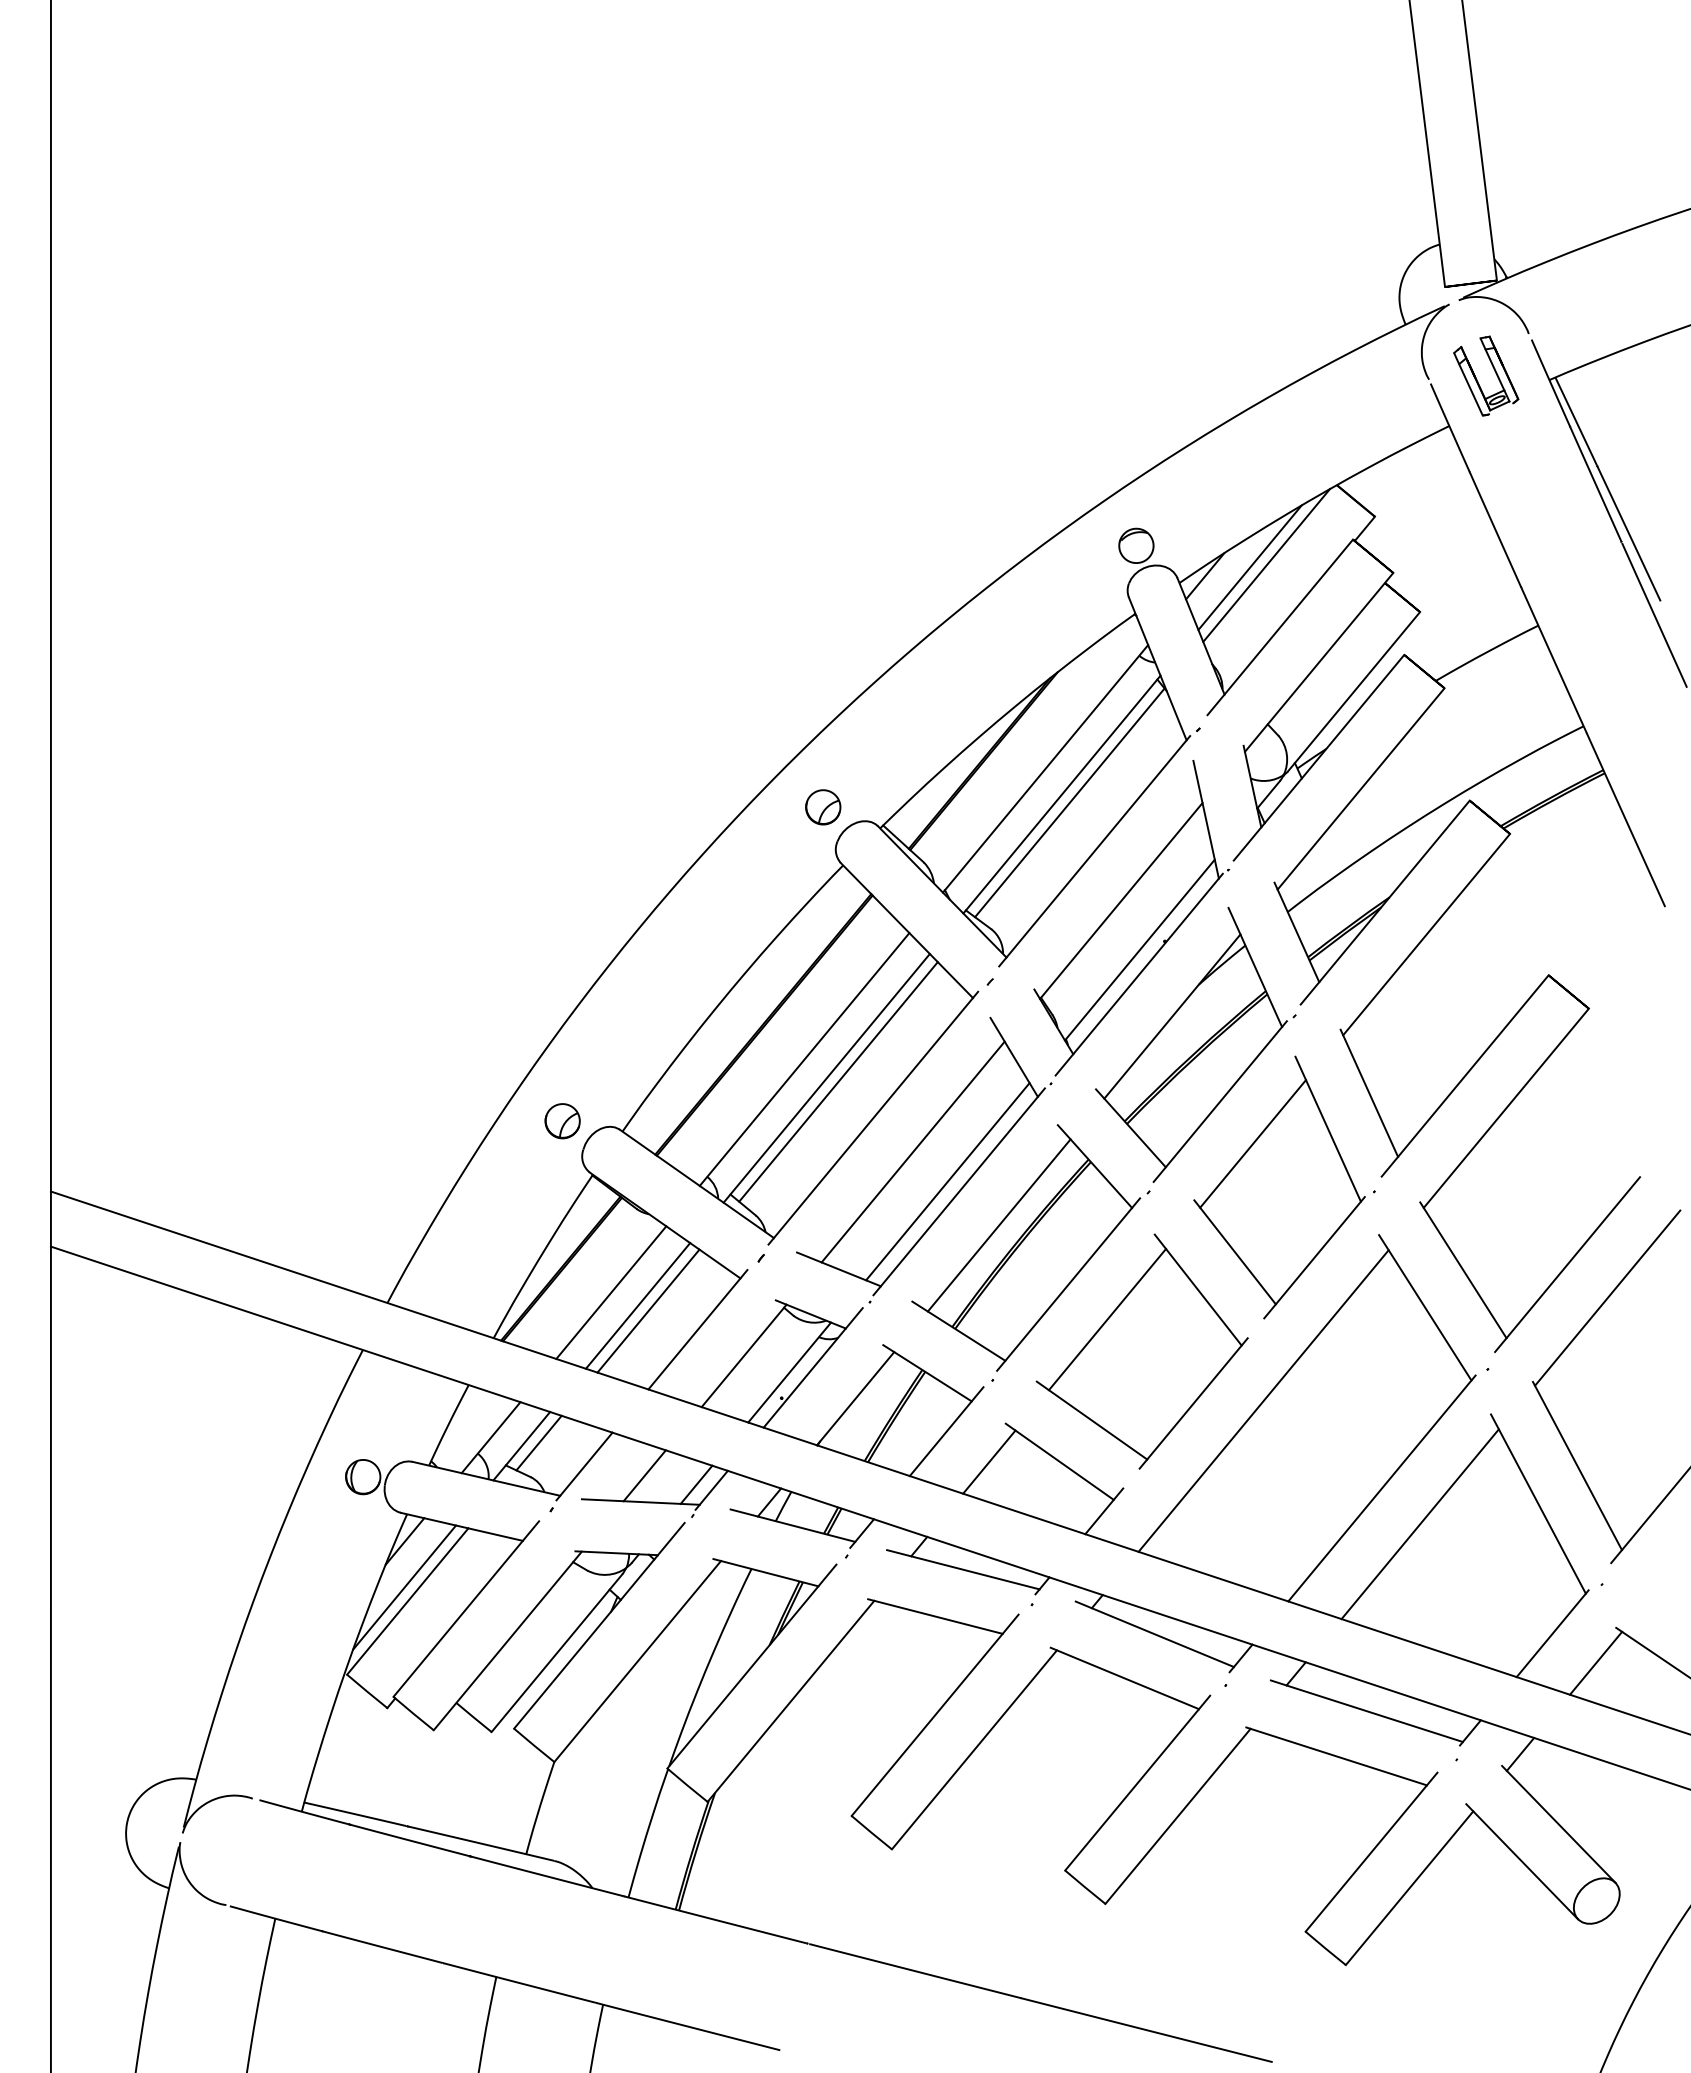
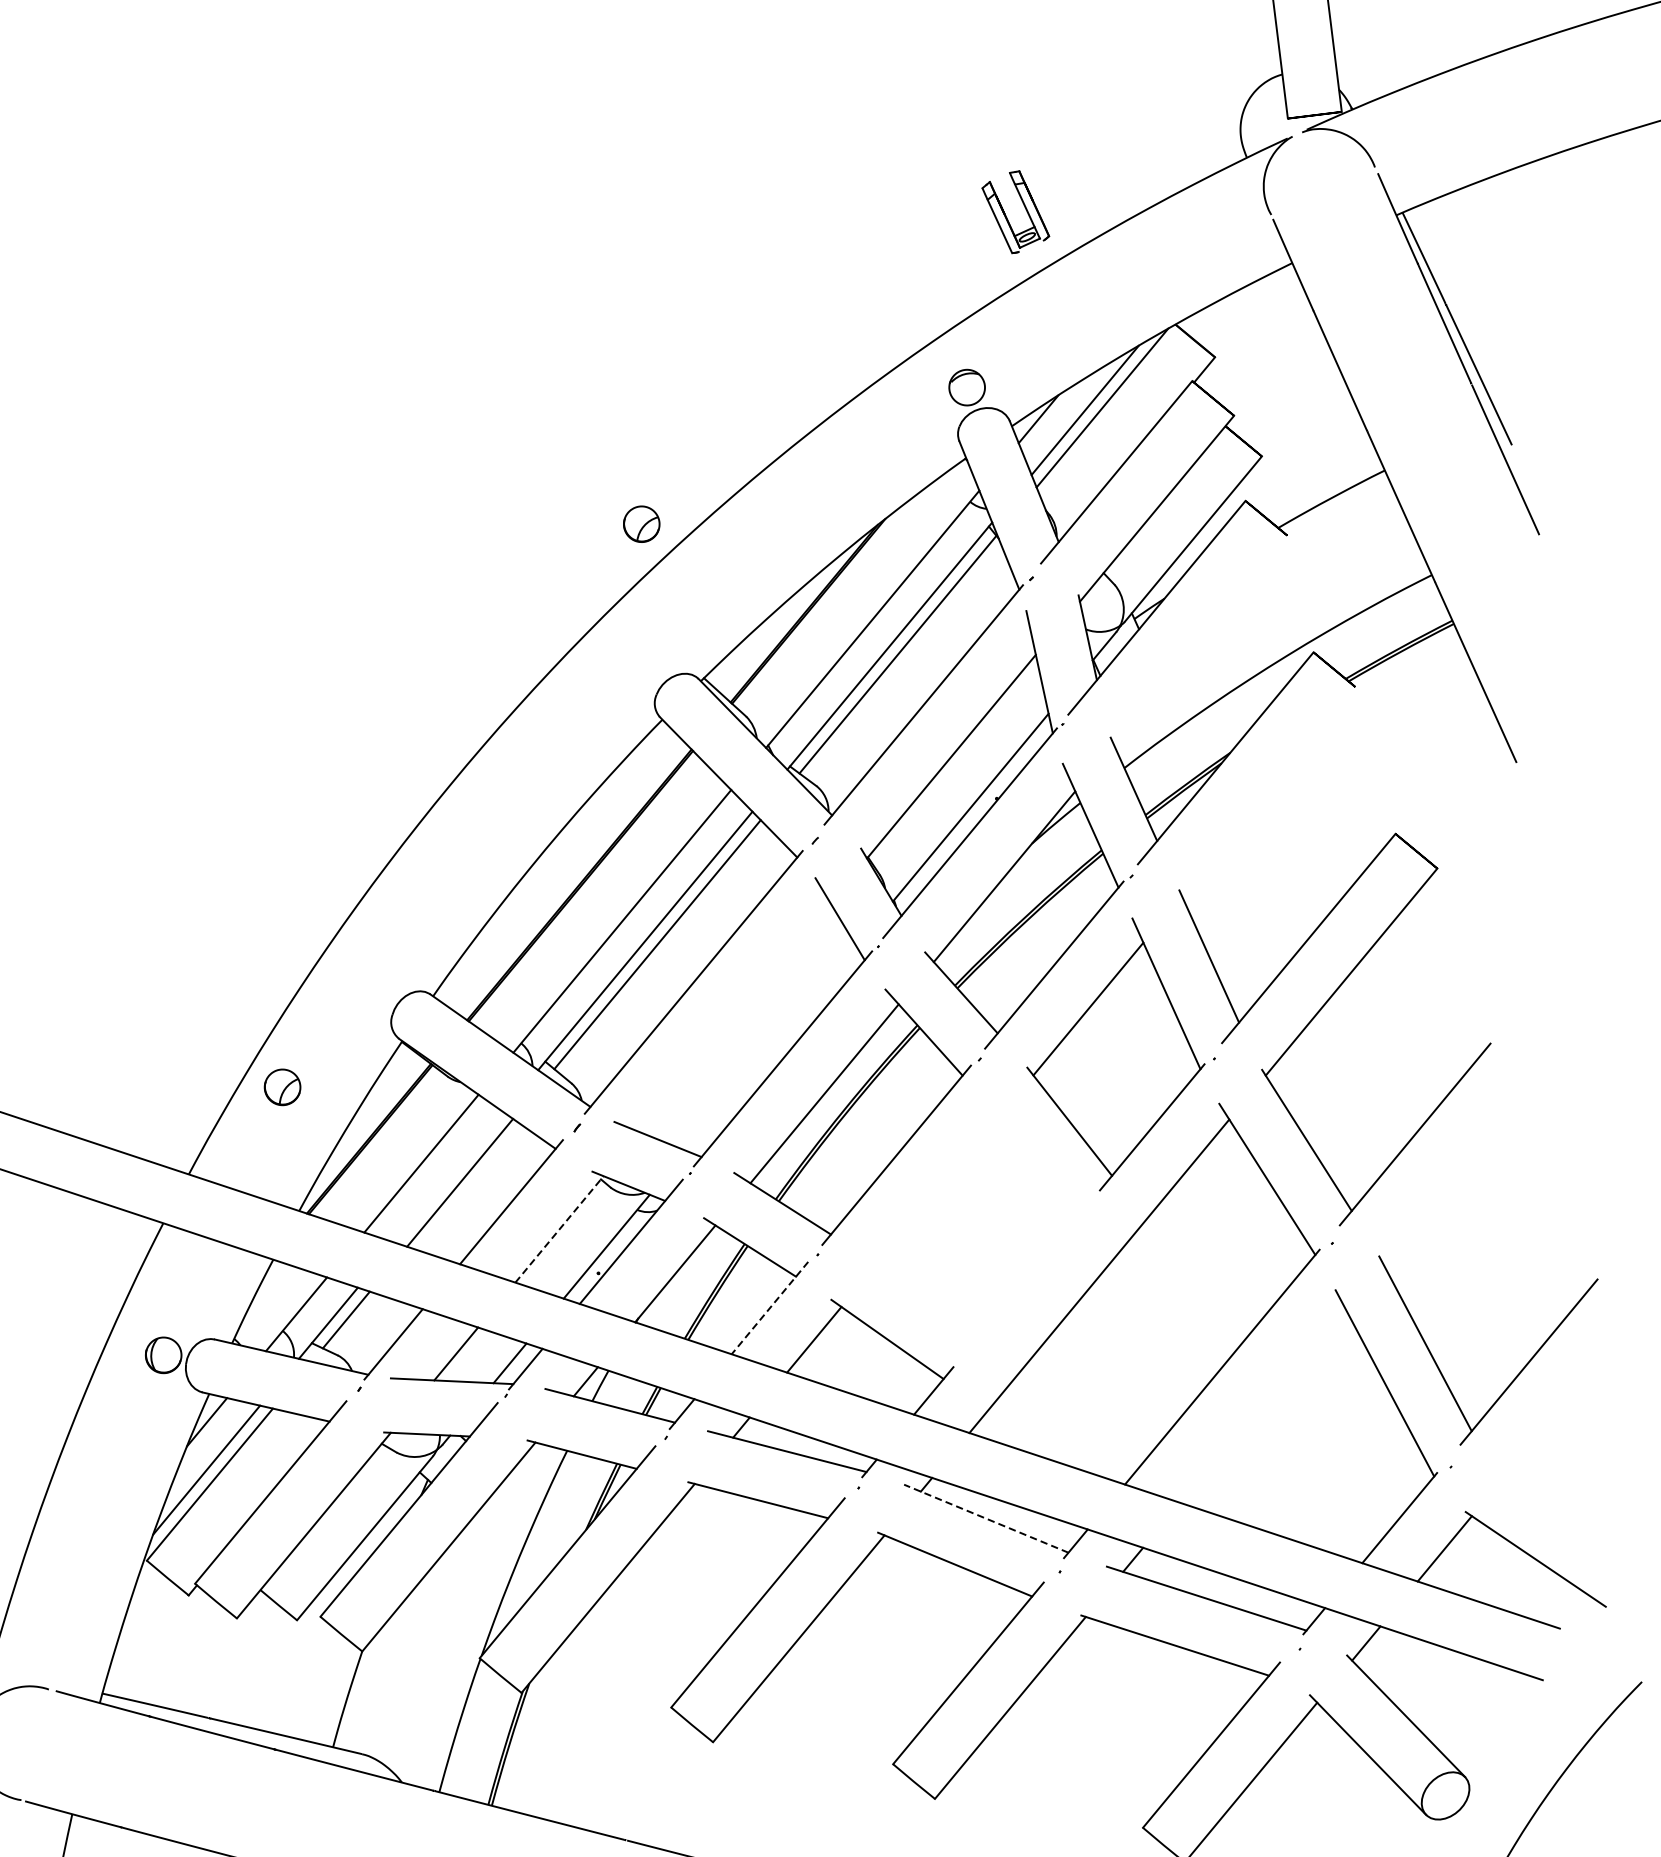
part: (1494, 371) -> (1024, 207), moved
line: (1360, 788) -> (1200, 639), removed
part: (823, 807) -> (641, 524), moved
line: (1426, 934) -> (1268, 791), removed
part: (562, 1121) -> (282, 1087), moved
line: (912, 1151) -> (734, 1016), removed
line: (947, 1181) -> (770, 1048), removed
line: (1607, 1297) -> (1456, 1168), removed
line: (637, 1305) -> (448, 1177), removed
part: (1141, 1351) -> (972, 1224), removed
line: (744, 1355) -> (559, 1228), solid -> dashed
line: (946, 1431) -> (769, 1307), solid -> dashed
line: (1419, 1524) -> (1261, 1404), removed
line: (1154, 1634) -> (985, 1518), solid -> dashed

